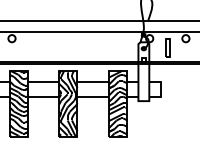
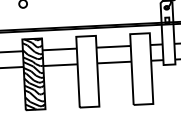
hatch: (68, 103) -> (87, 71), removed
hatch: (118, 103) -> (142, 68), removed

